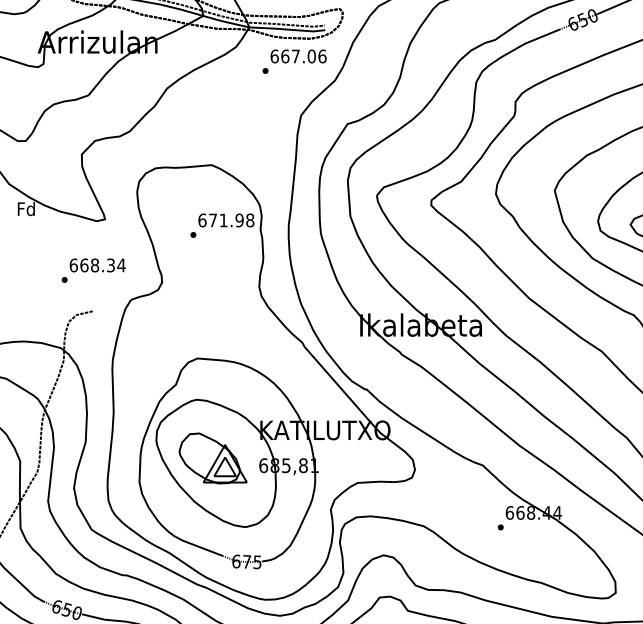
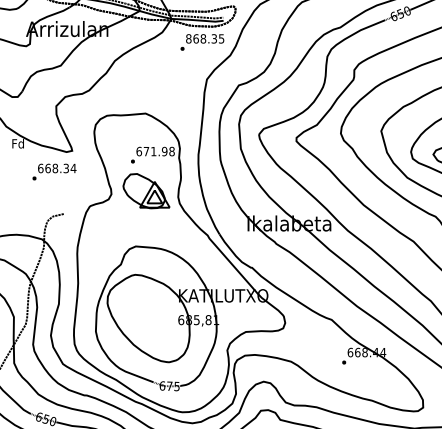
text: (298, 55) -> (205, 38), 667.06 -> 868.35
text: (93, 269) -> (54, 171), moved
part: (213, 458) -> (146, 191), moved

